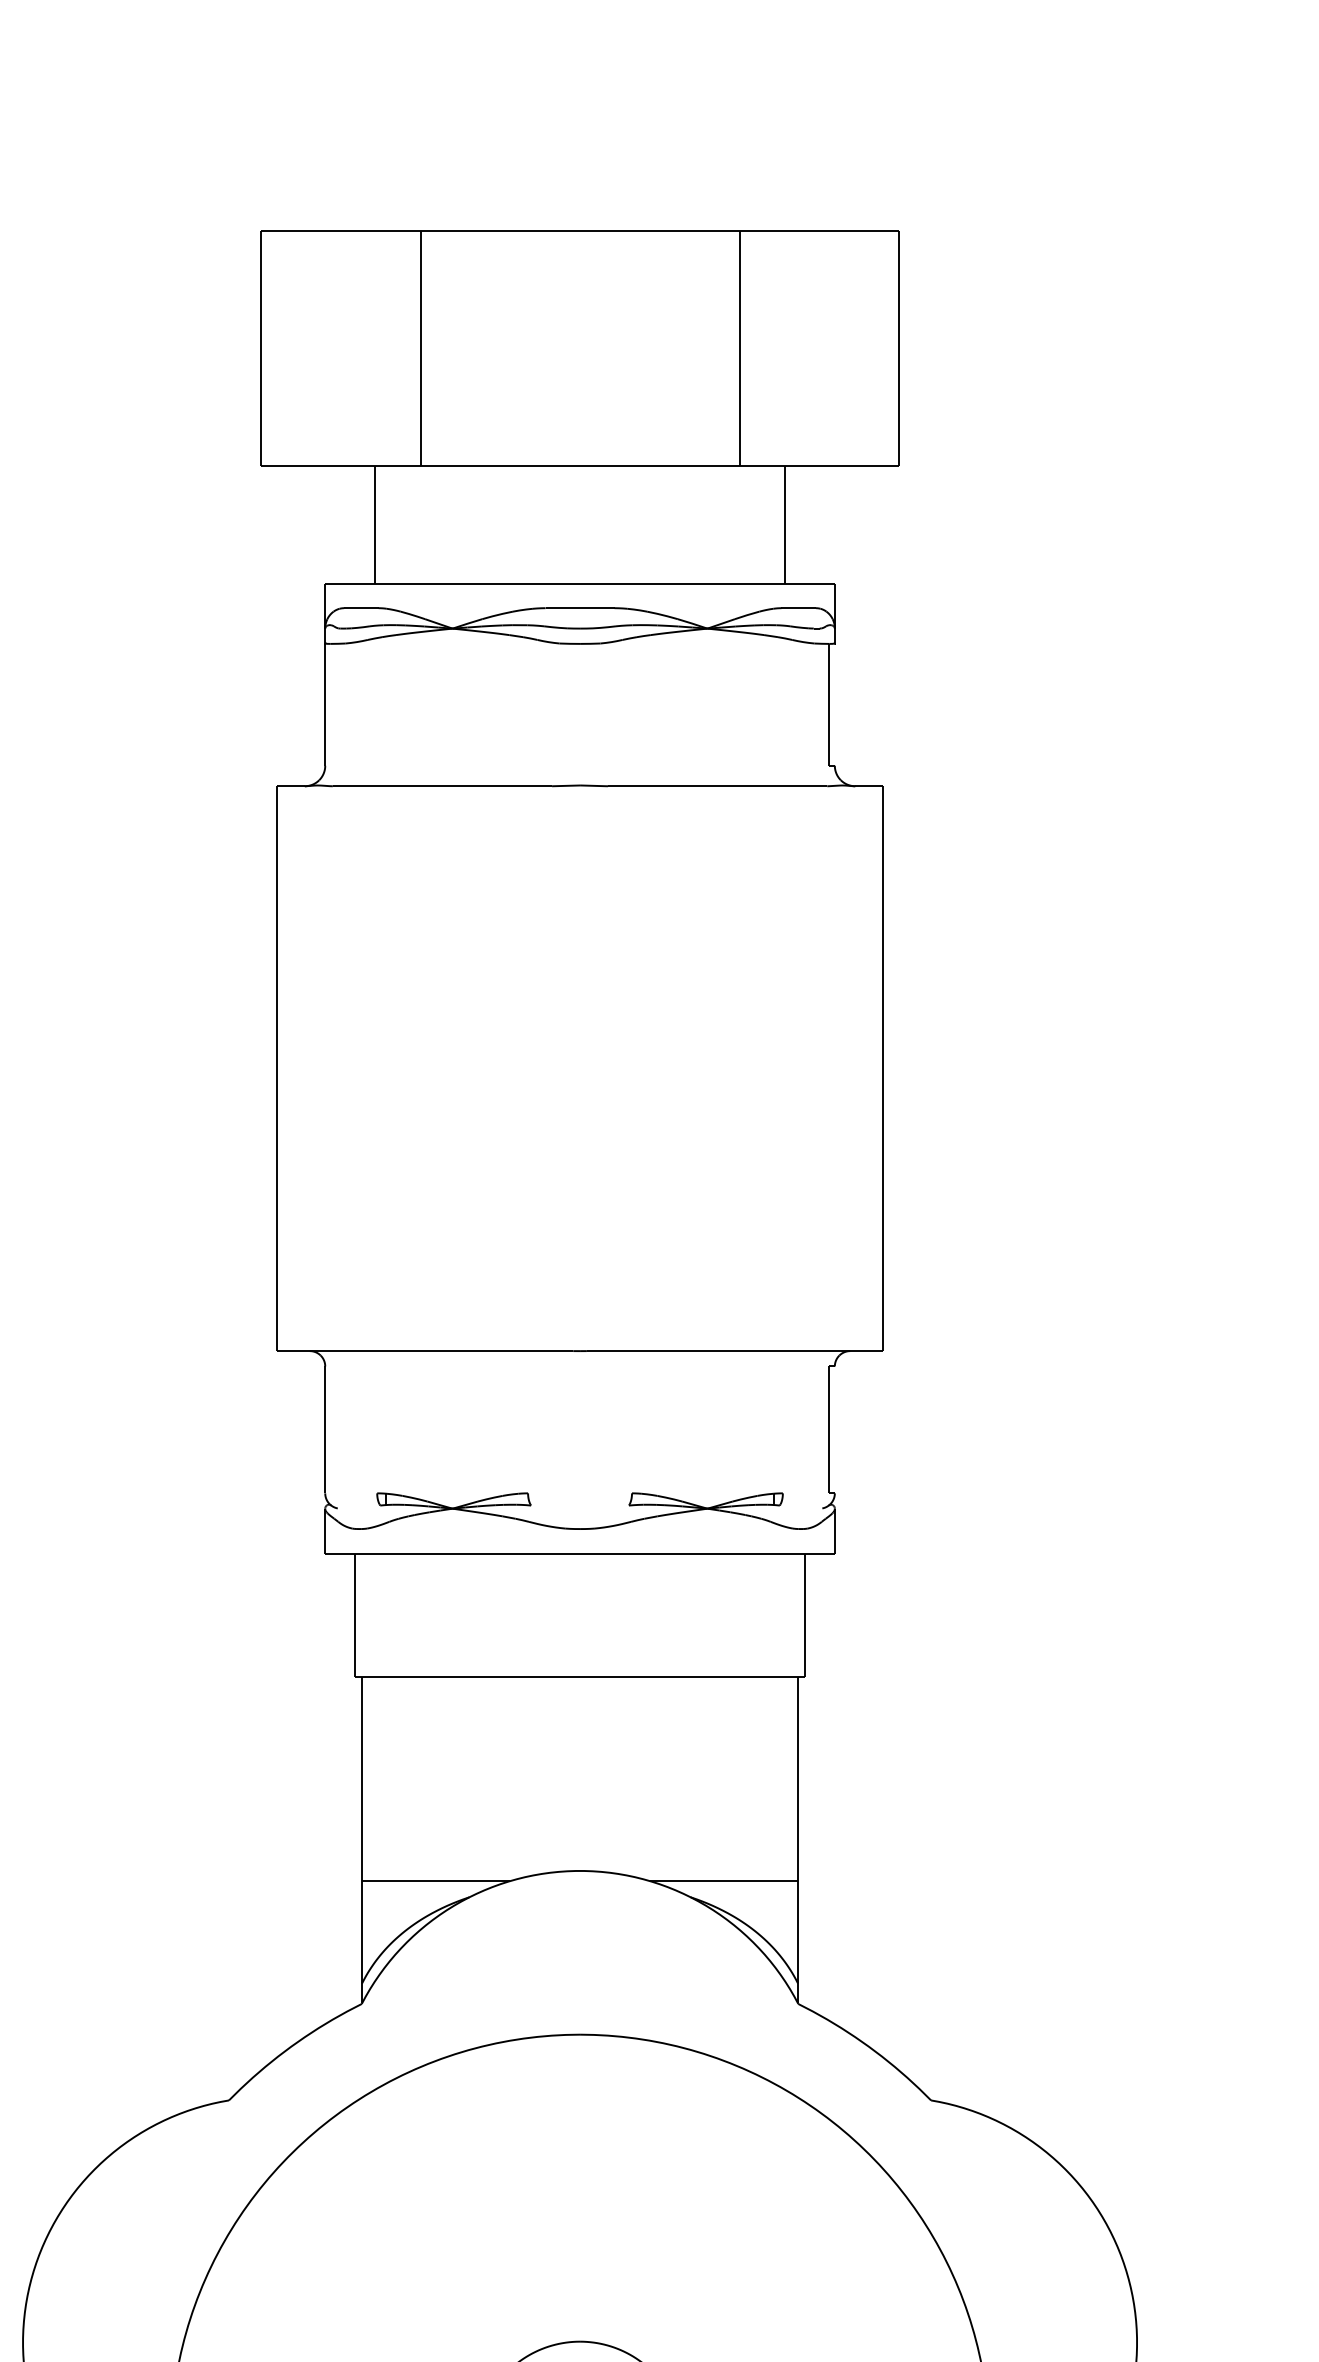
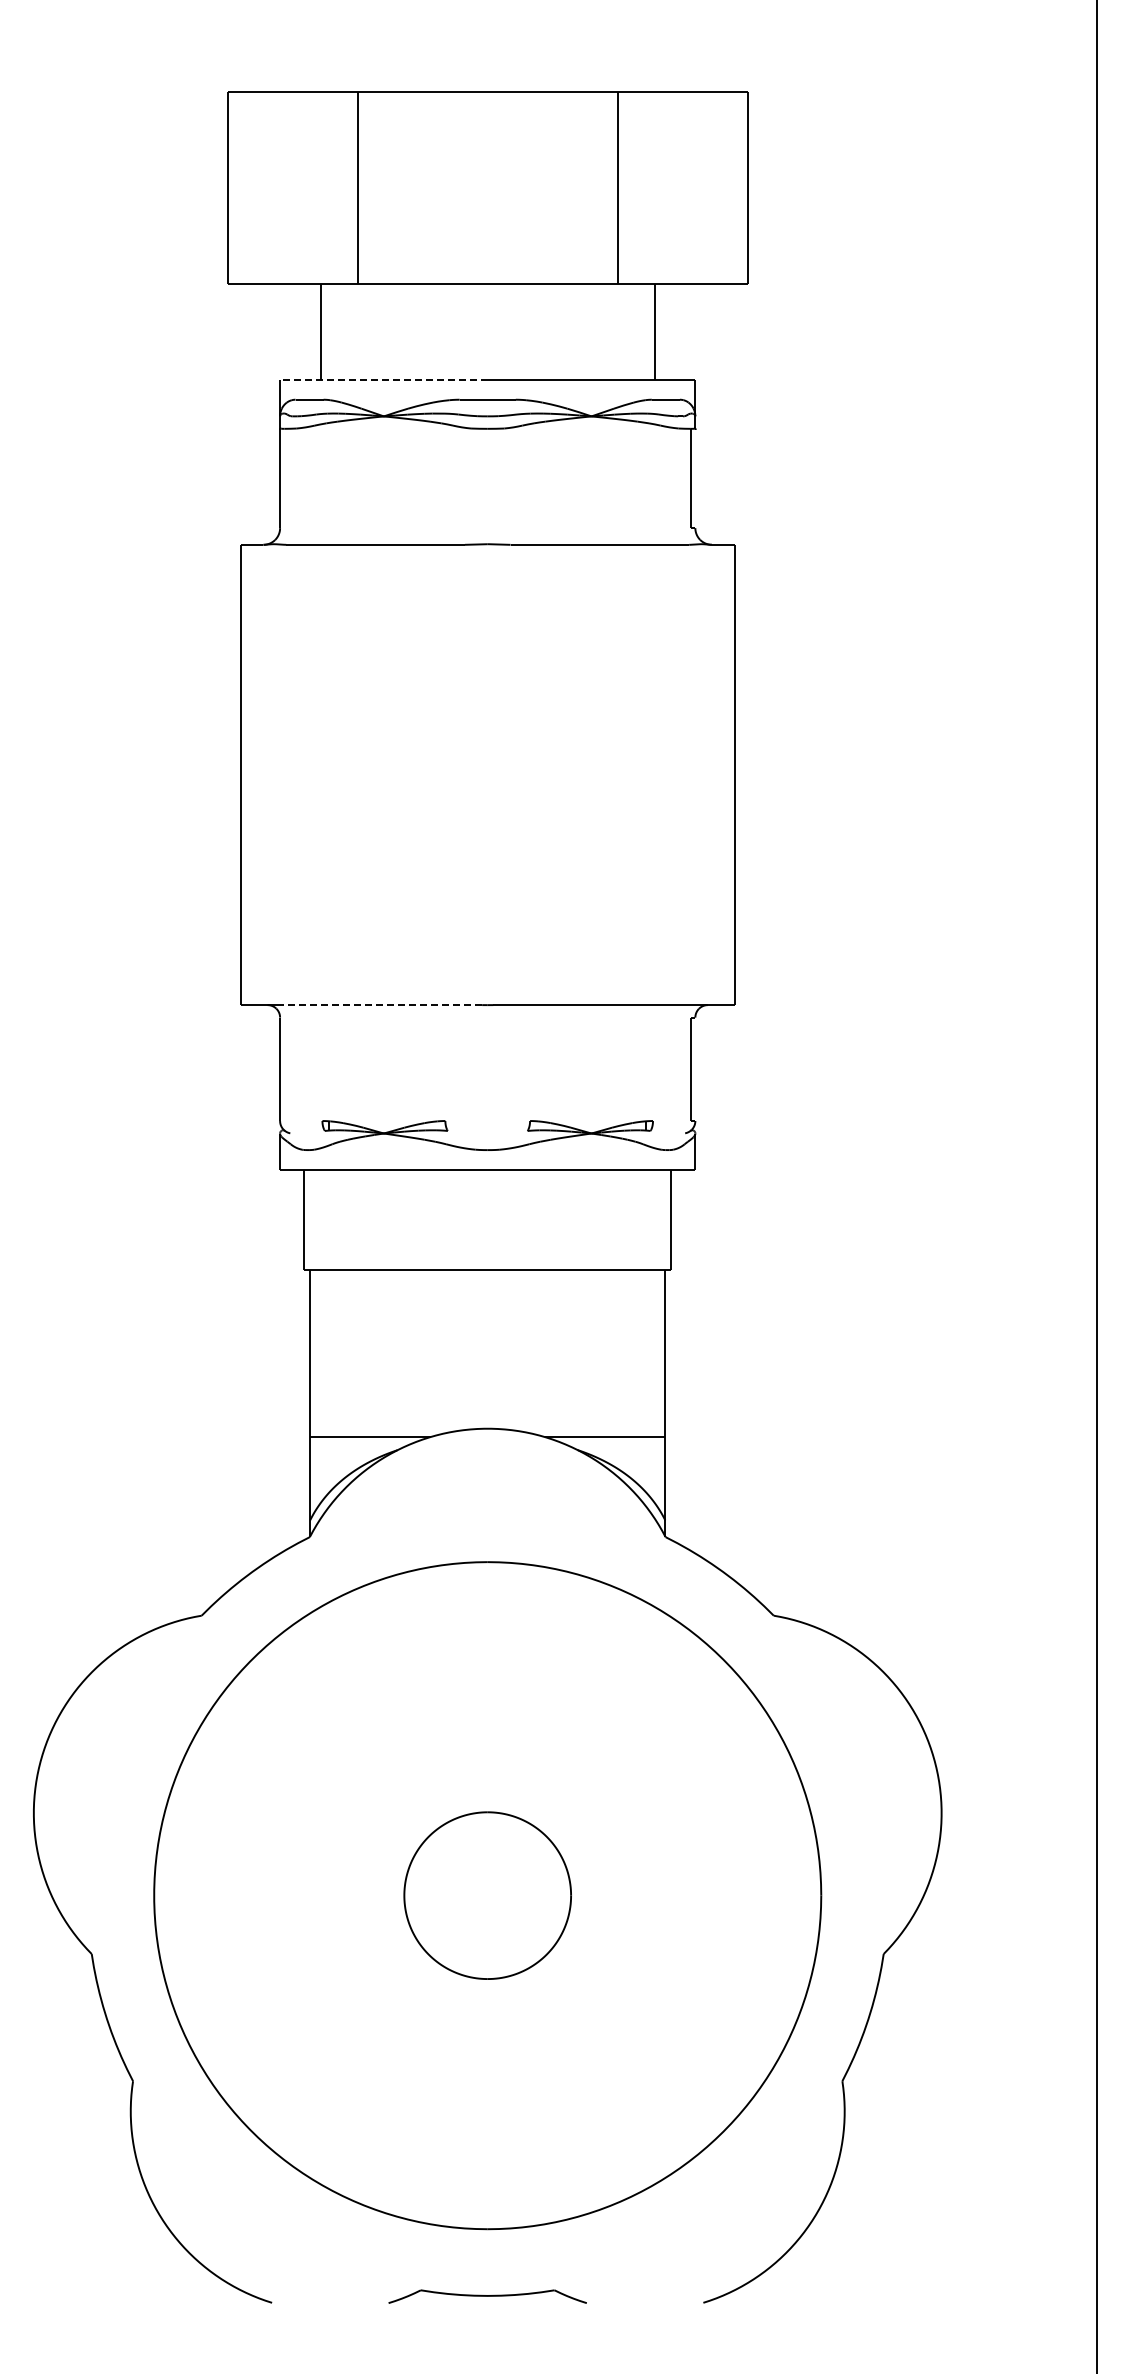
line: (452, 583) -> (383, 379), solid -> dashed
line: (447, 1351) -> (379, 1005), solid -> dashed

